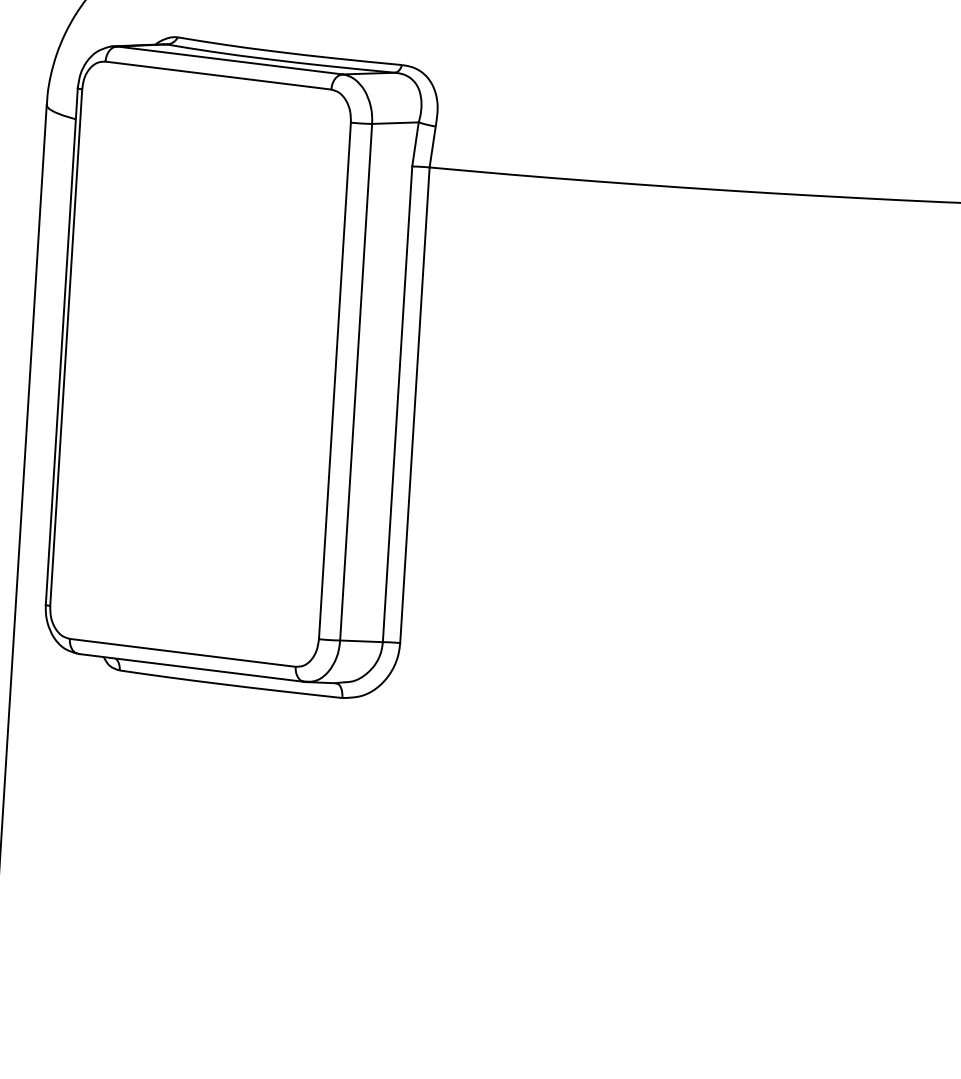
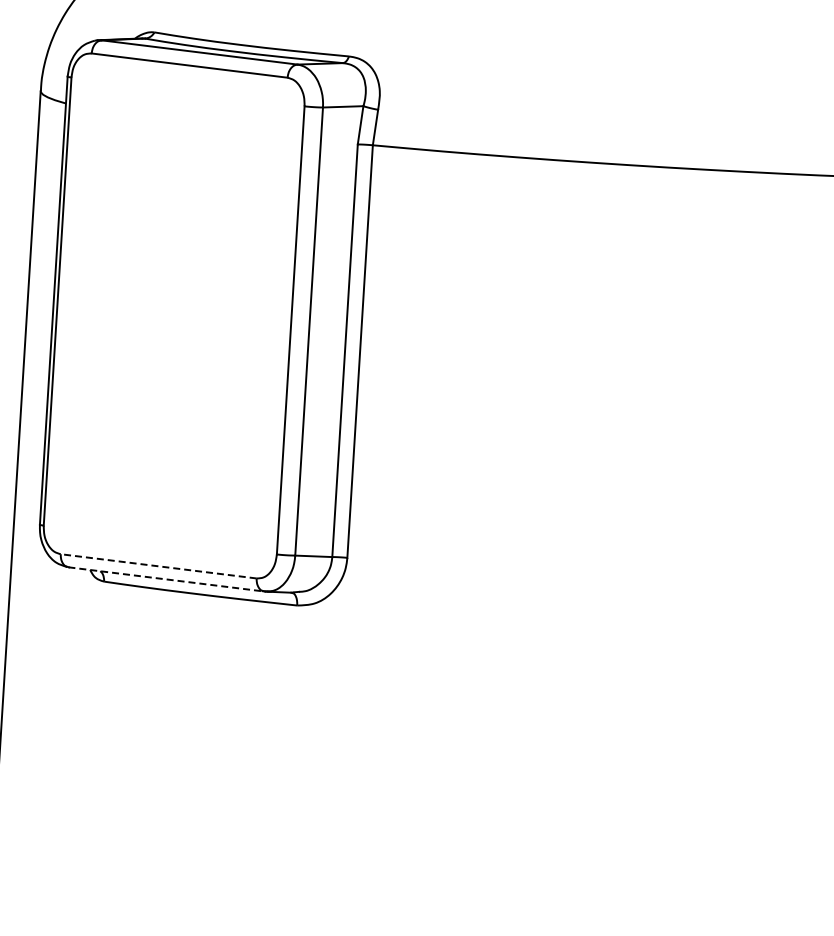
line: (182, 653) -> (158, 566), solid -> dashed
line: (191, 668) -> (166, 579), solid -> dashed

